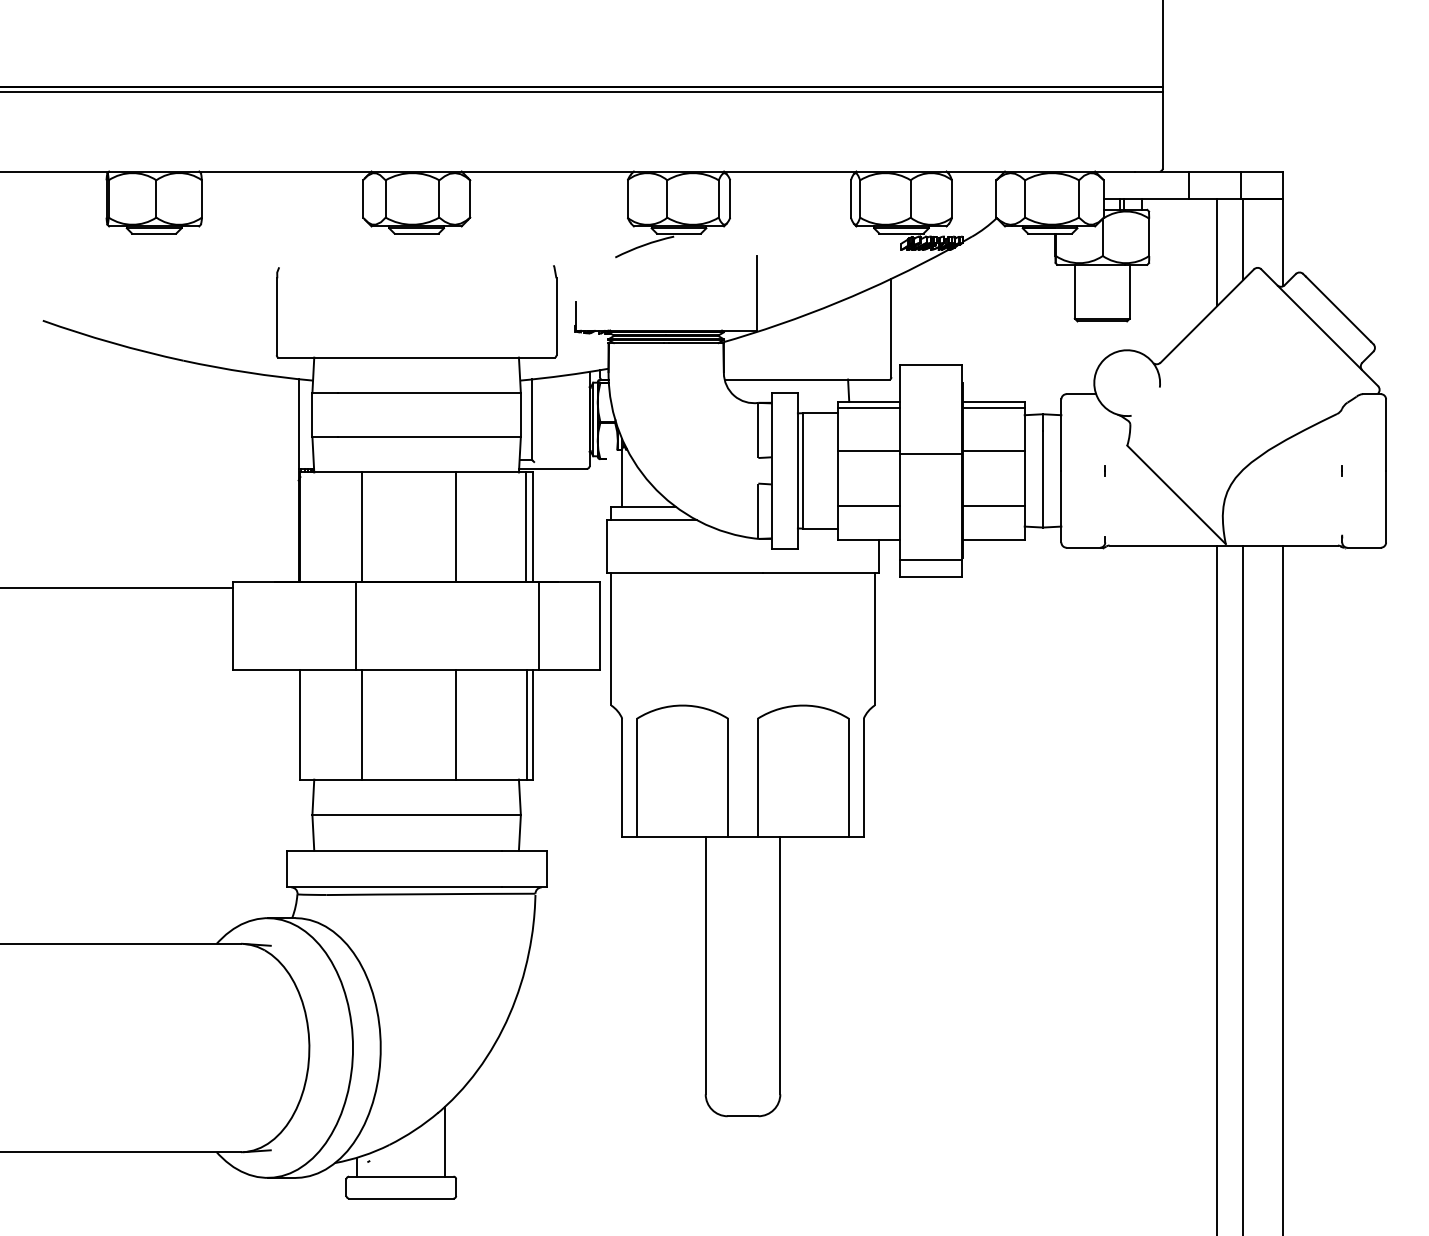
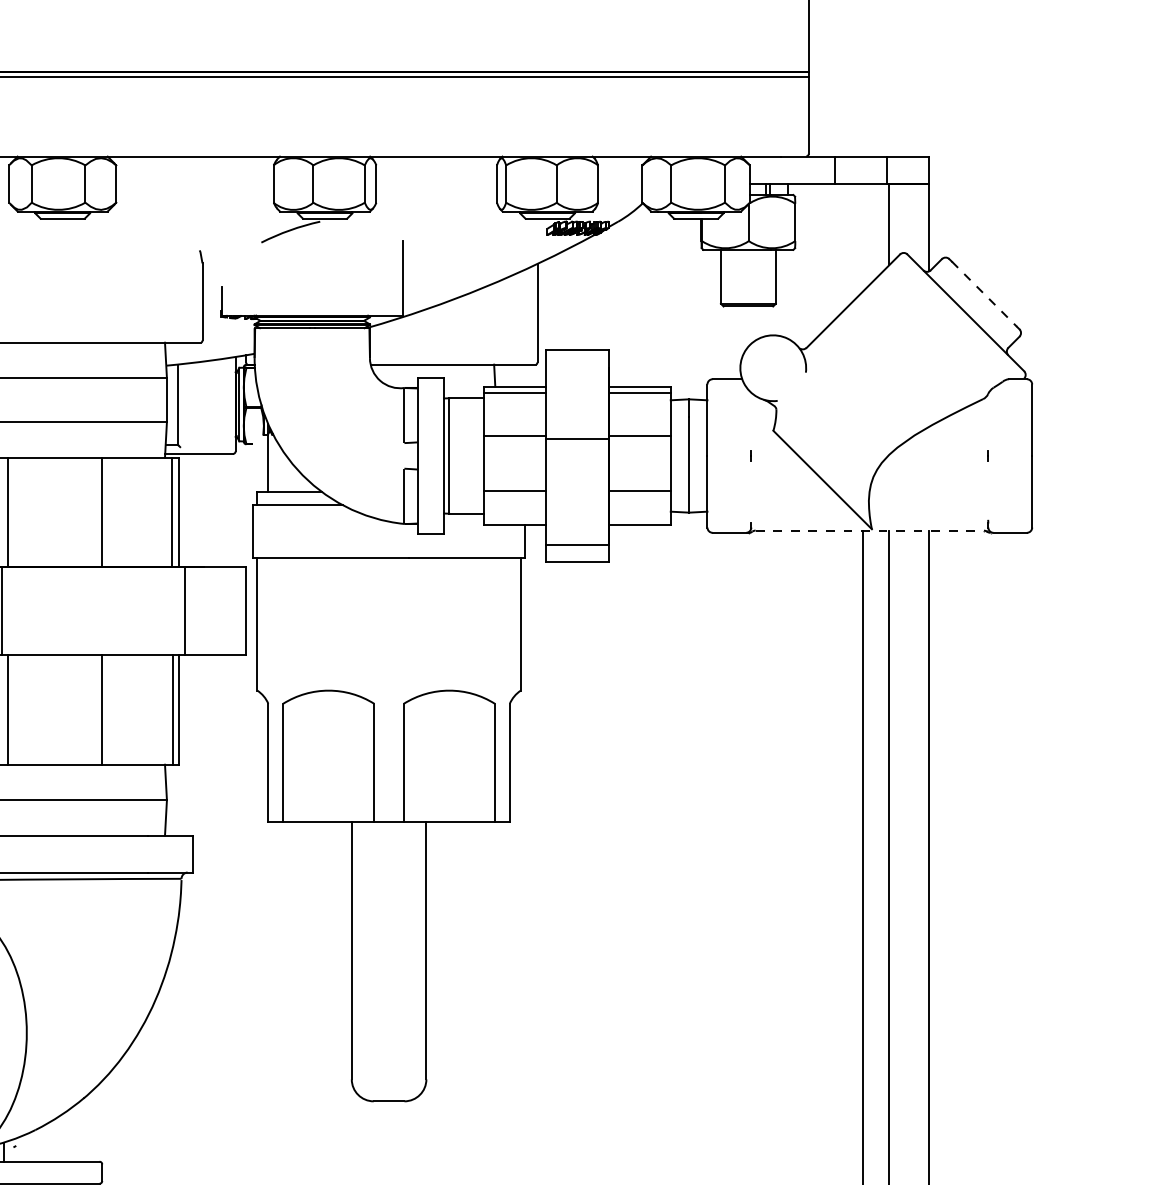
line: (1217, 252) -> (863, 237), removed
line: (1338, 309) -> (984, 294), solid -> dashed
line: (1224, 545) -> (870, 530), solid -> dashed
line: (445, 1141) -> (91, 1126), removed

